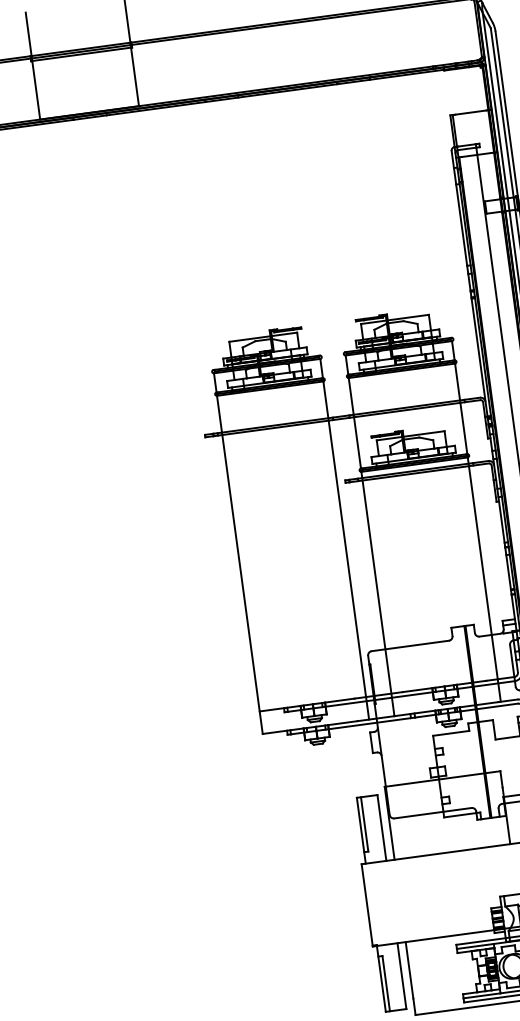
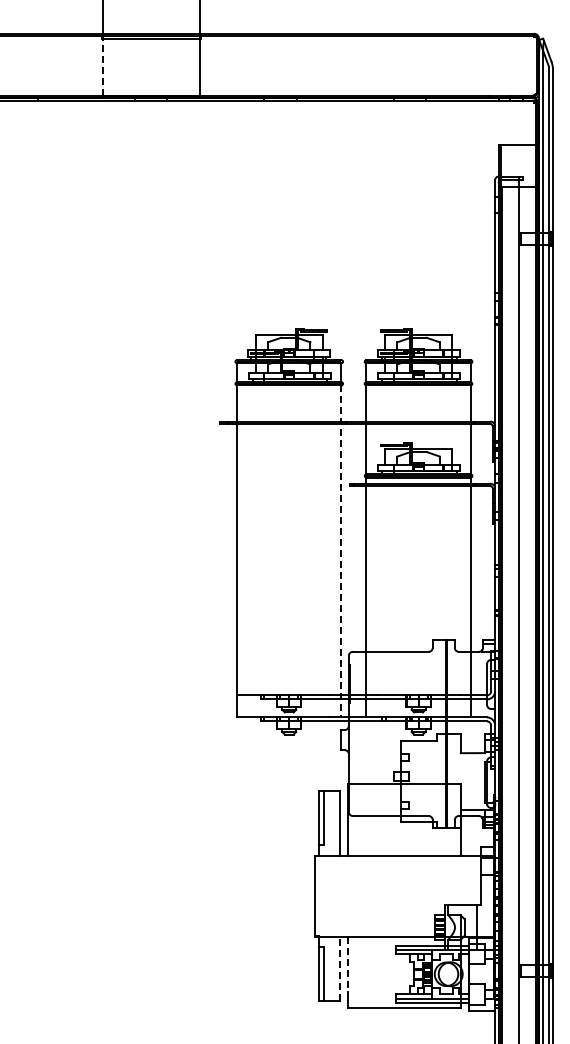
line: (36, 90) -> (102, 67), solid -> dashed
line: (346, 550) -> (341, 551), solid -> dashed
line: (409, 970) -> (347, 964), solid -> dashed
line: (401, 975) -> (339, 968), solid -> dashed

